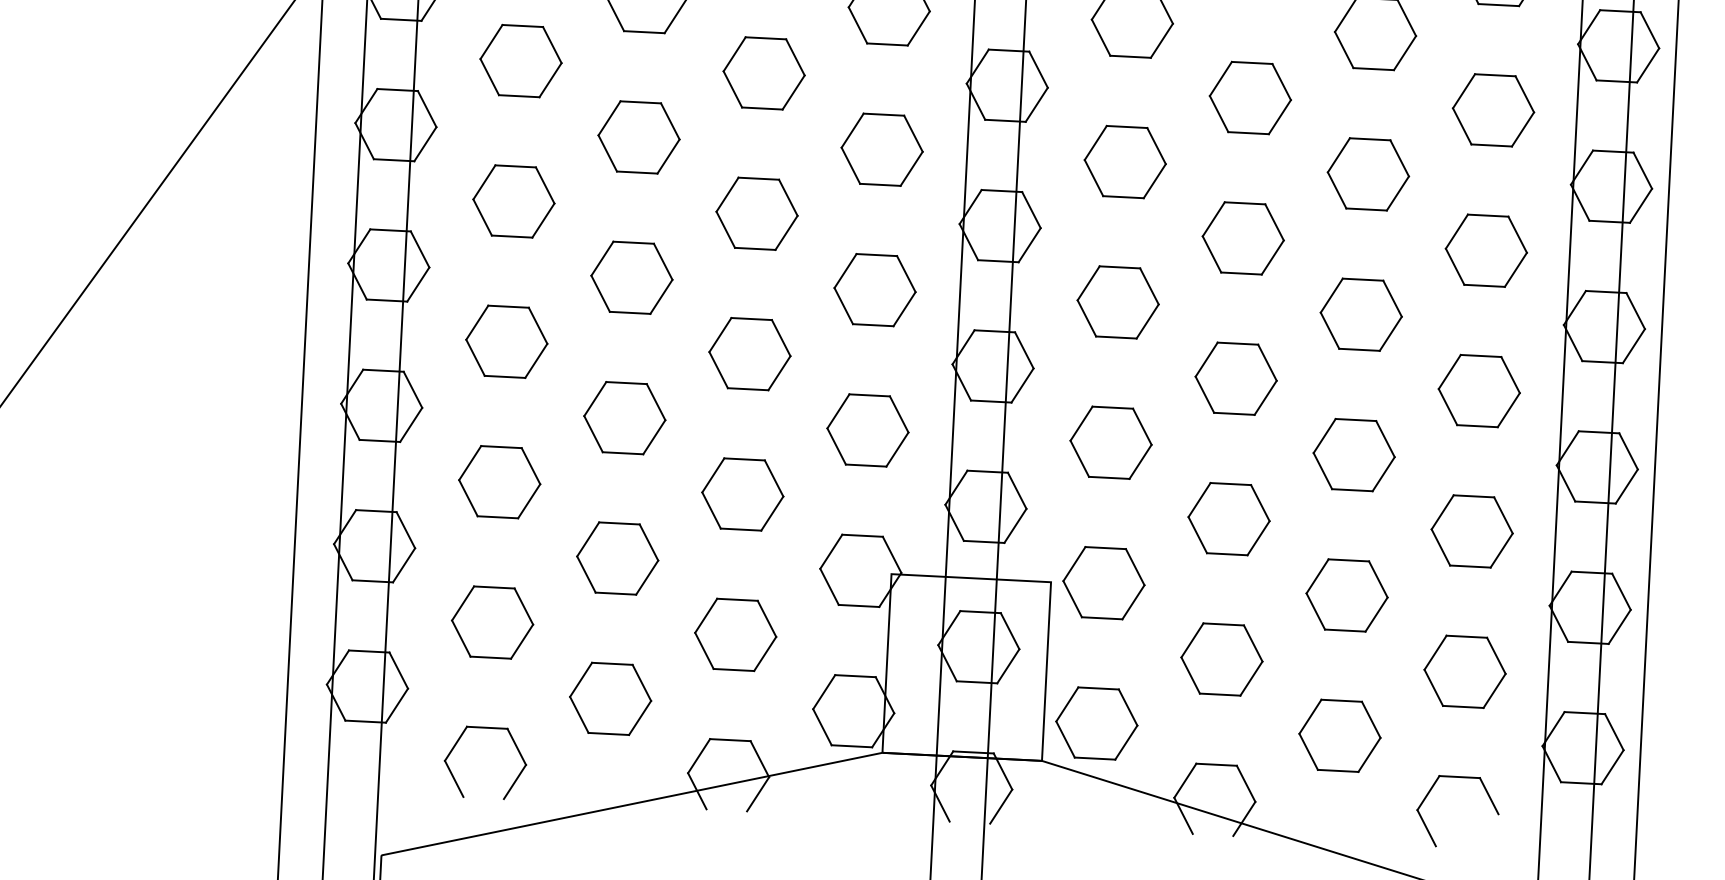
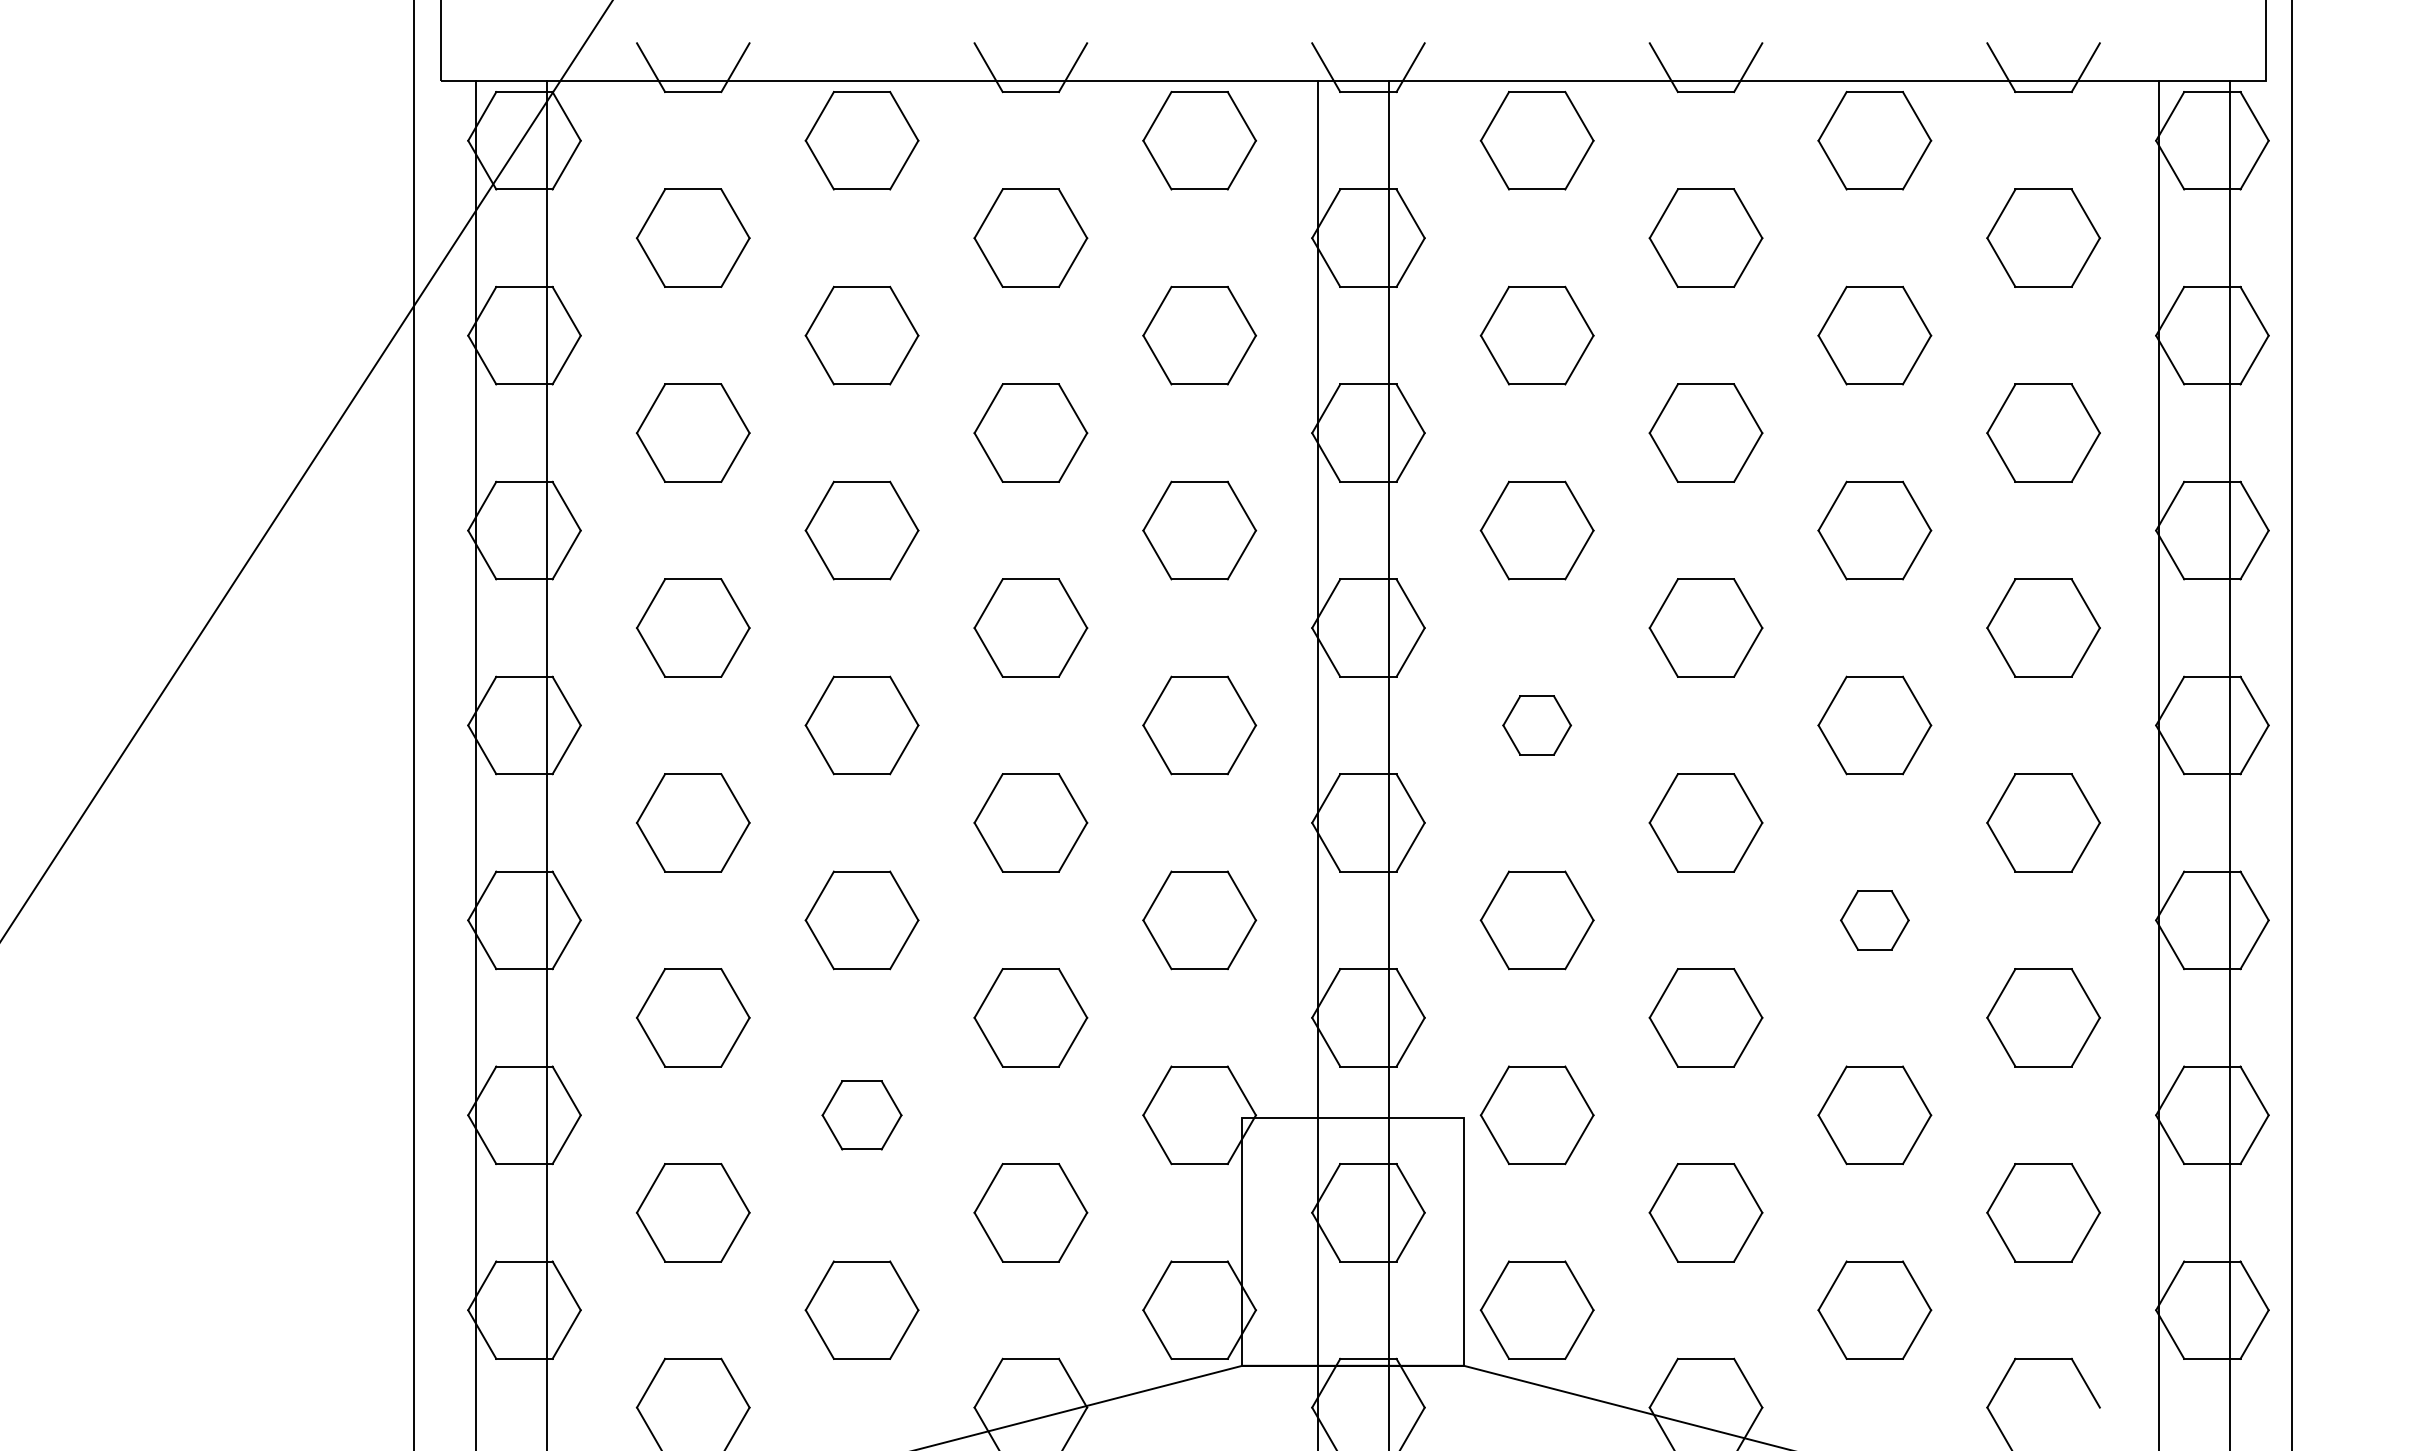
part: (1117, 302) -> (1536, 725), size x0.6
part: (1353, 455) -> (1874, 920), size x0.6
part: (617, 558) -> (861, 1115), size x0.7

